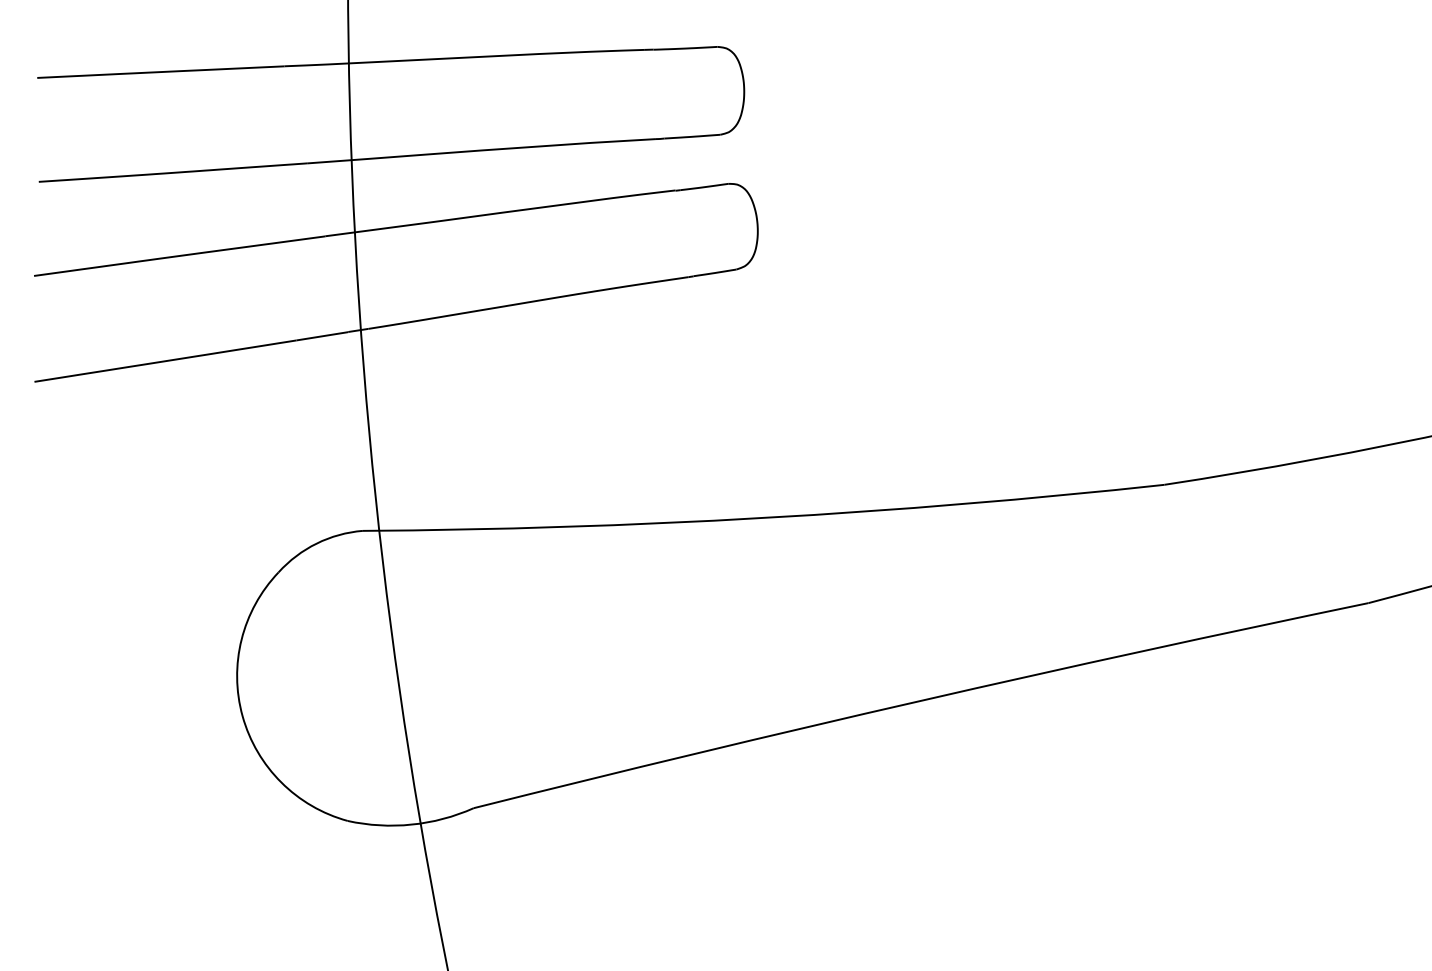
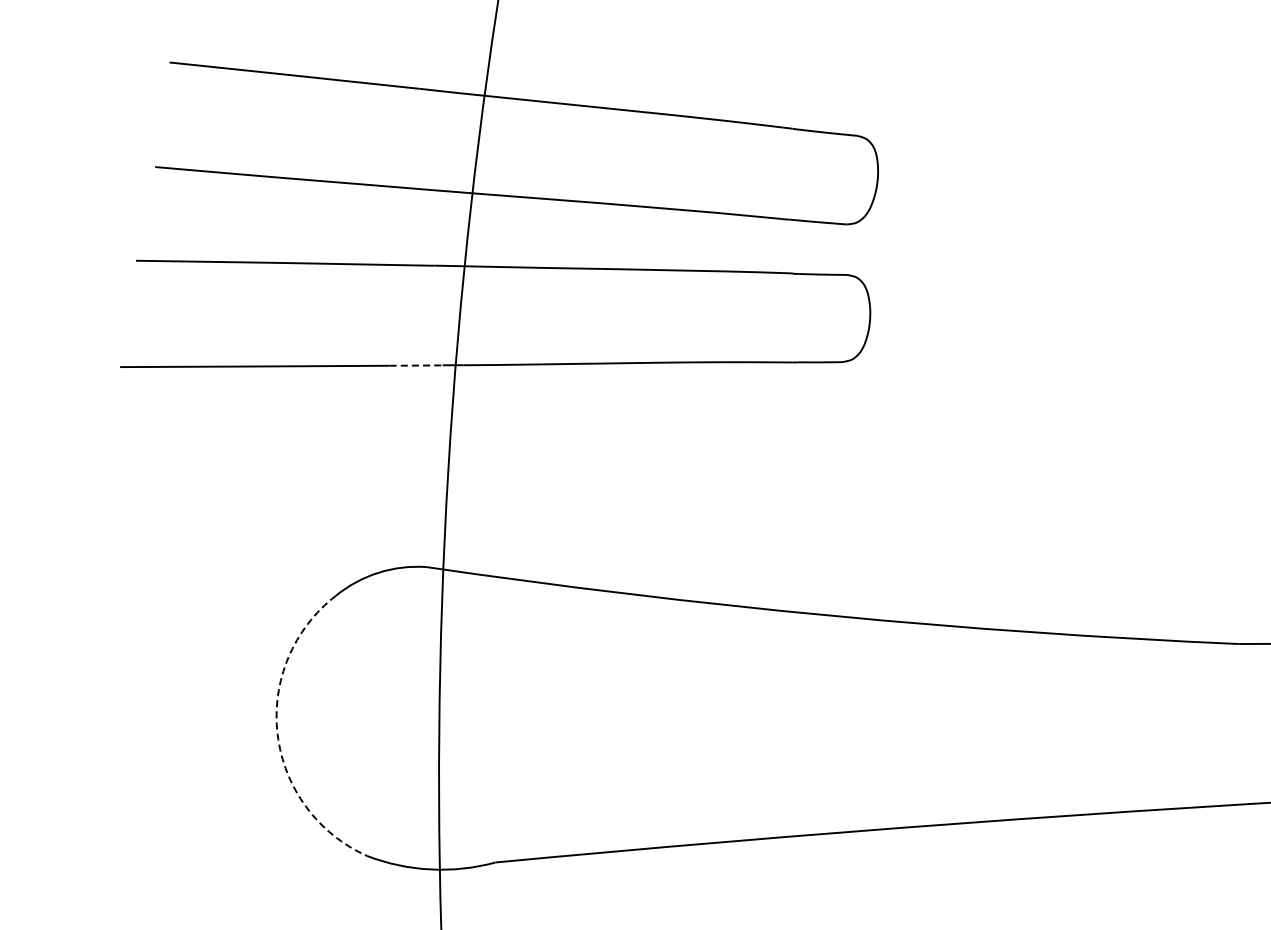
line: (322, 336) -> (416, 365), solid -> dashed
arc: (242, 716) -> (277, 734), solid -> dashed

